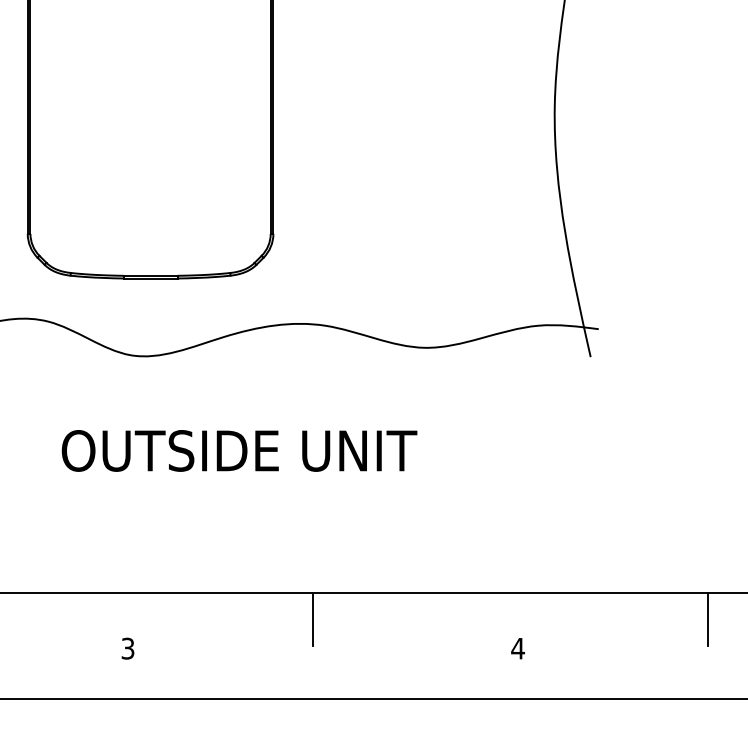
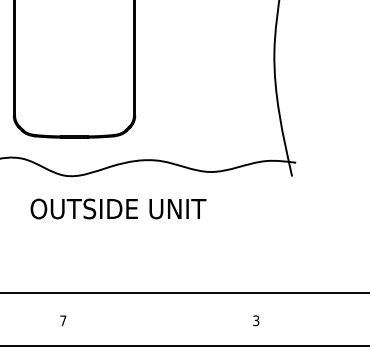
text: (239, 449) -> (118, 208), moved
line: (312, 619) -> (154, 306), removed
line: (708, 619) -> (350, 306), removed
text: (128, 648) -> (63, 320), 3 -> 7
text: (516, 648) -> (255, 320), 4 -> 3

